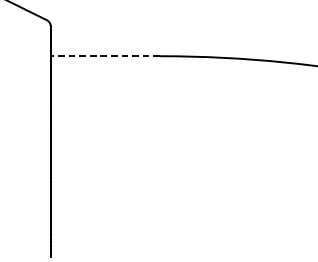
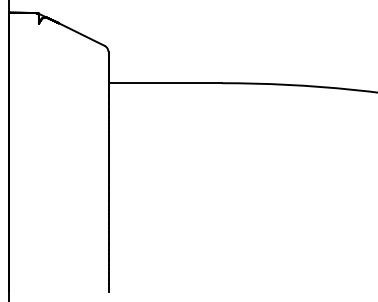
line: (105, 56) -> (165, 83), dashed -> solid

